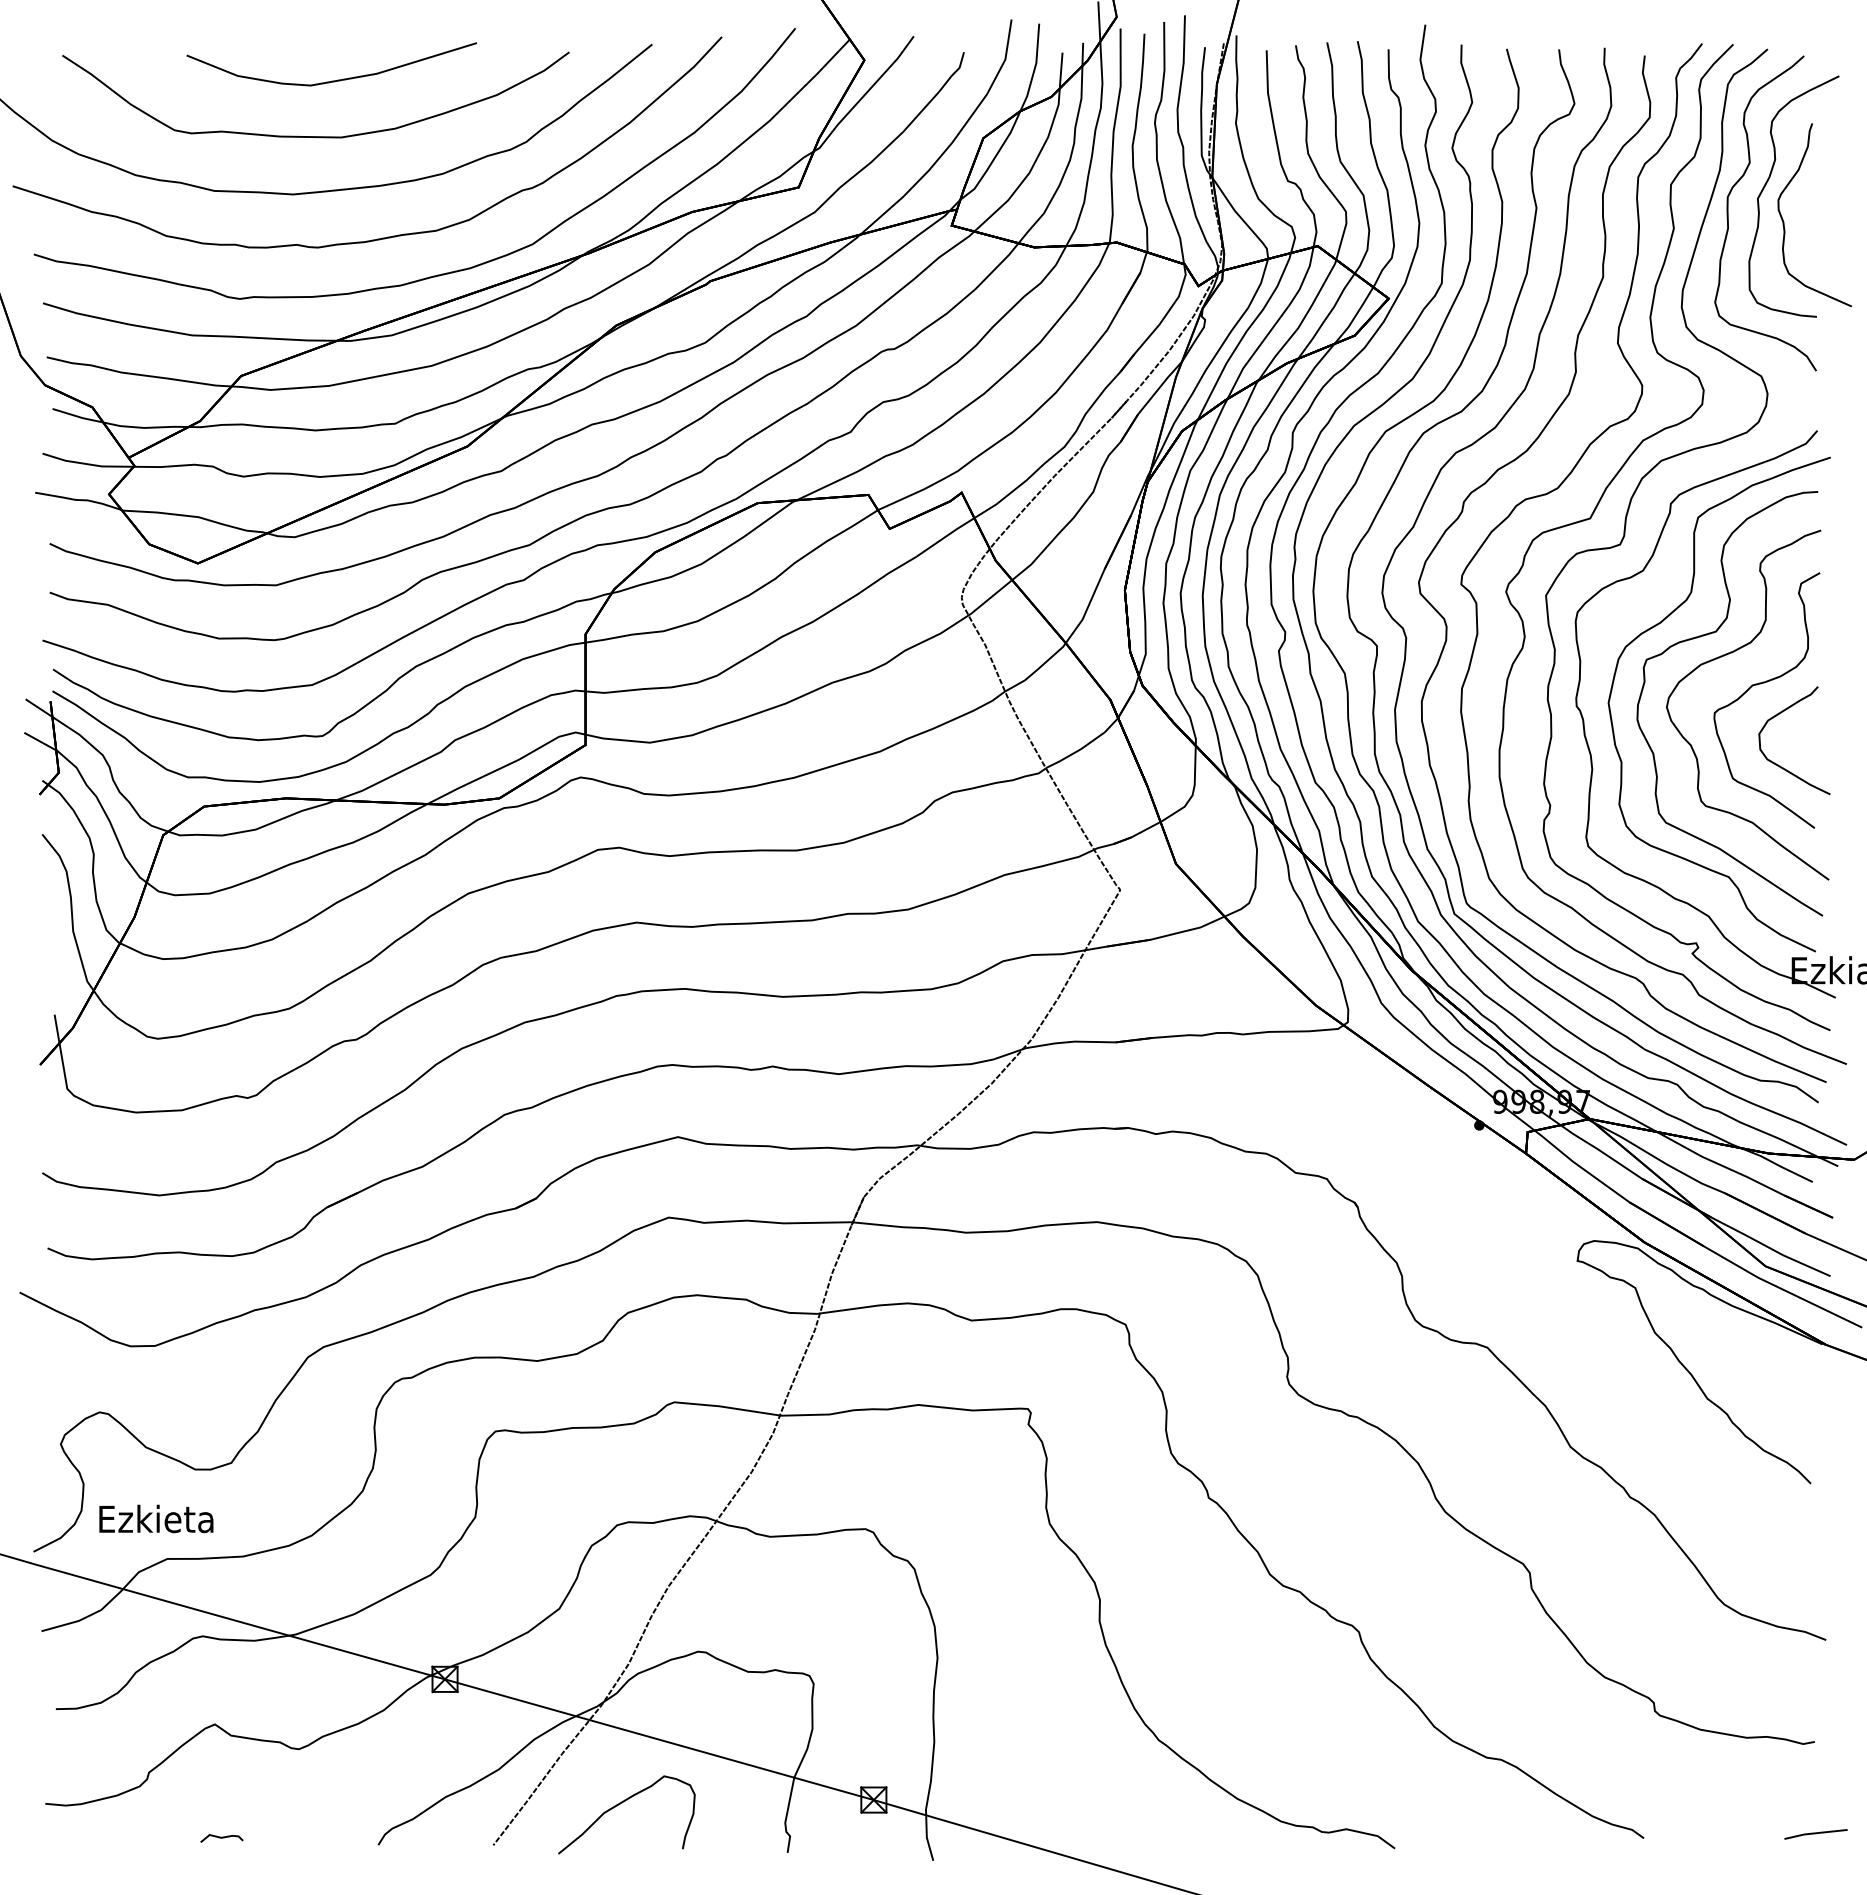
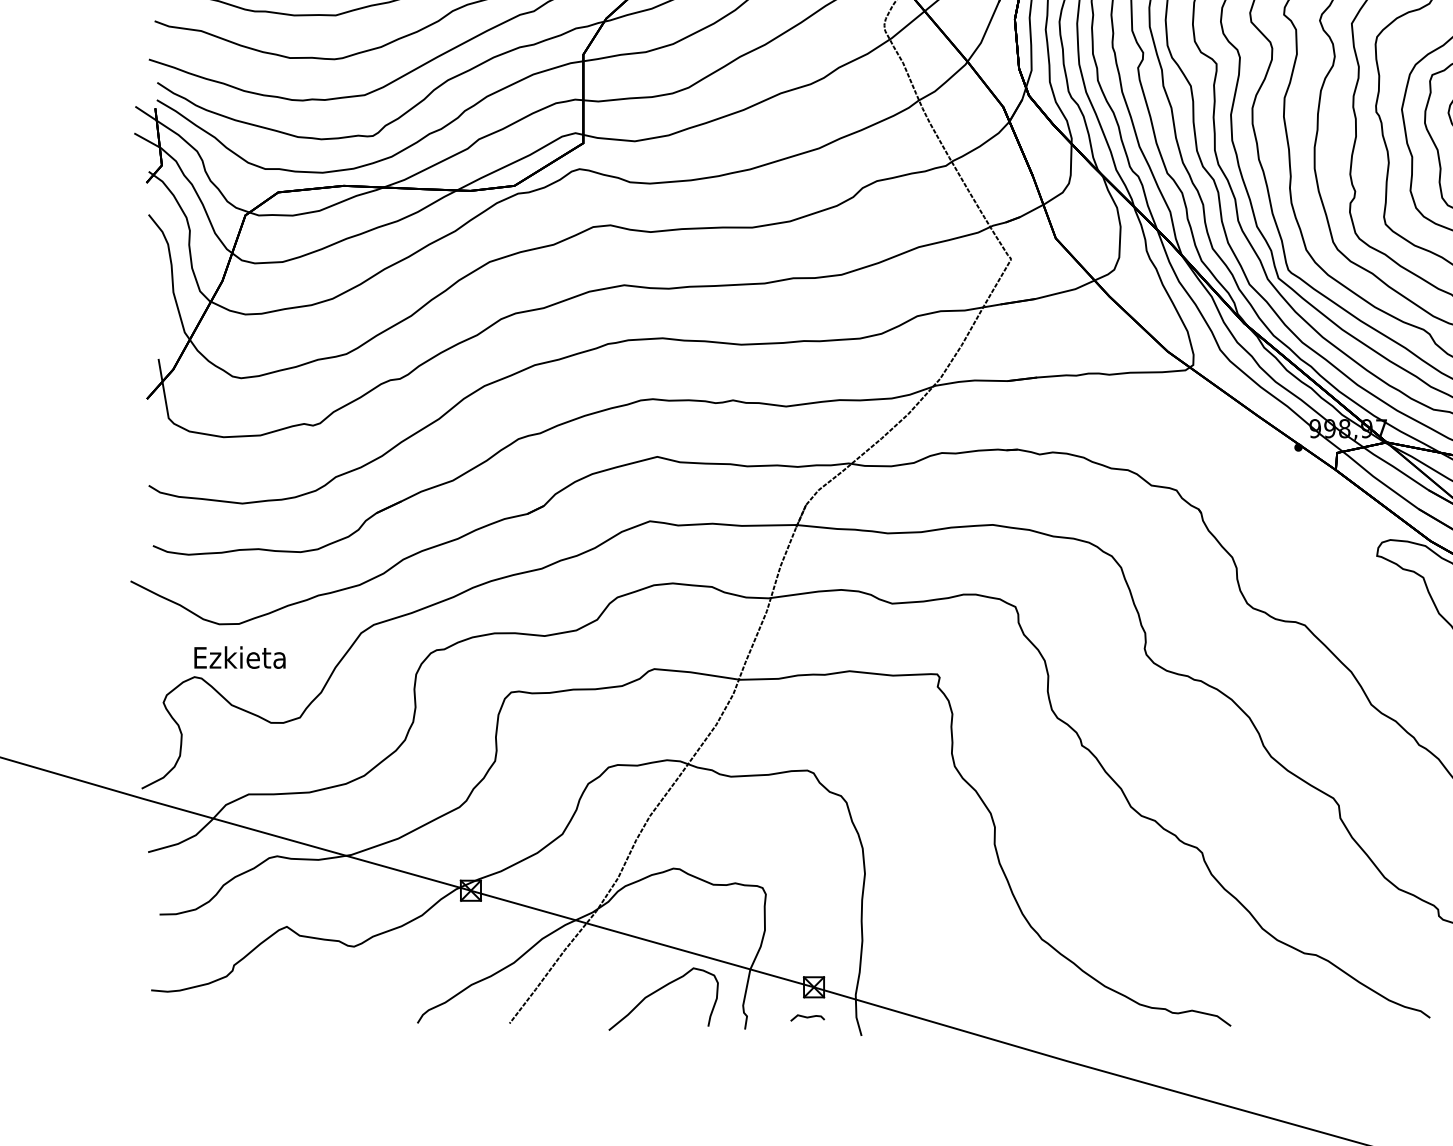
text: (156, 1518) -> (240, 657), moved
curve: (620, 1804) -> (658, 990), moved
curve: (221, 1838) -> (807, 1018), moved

